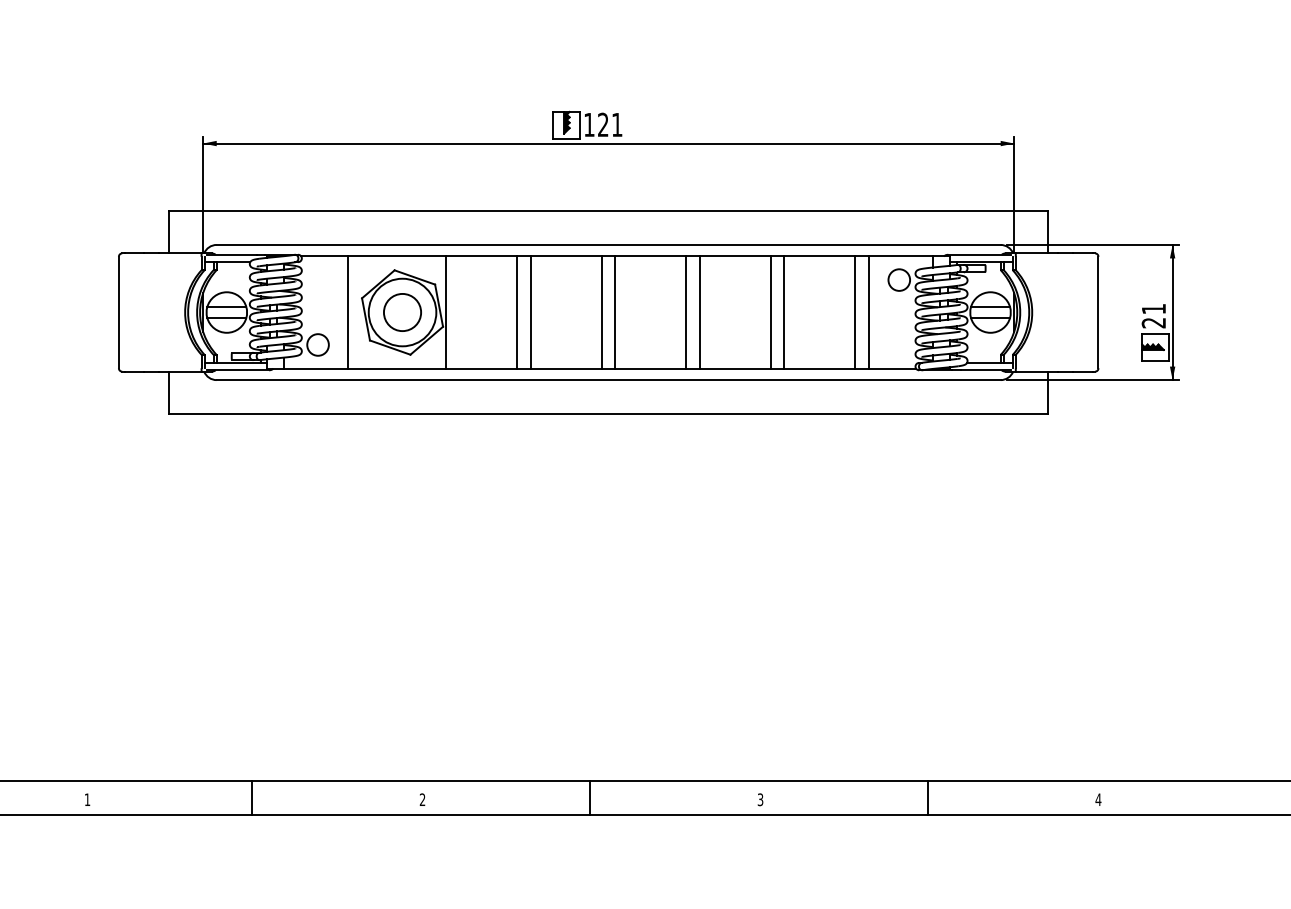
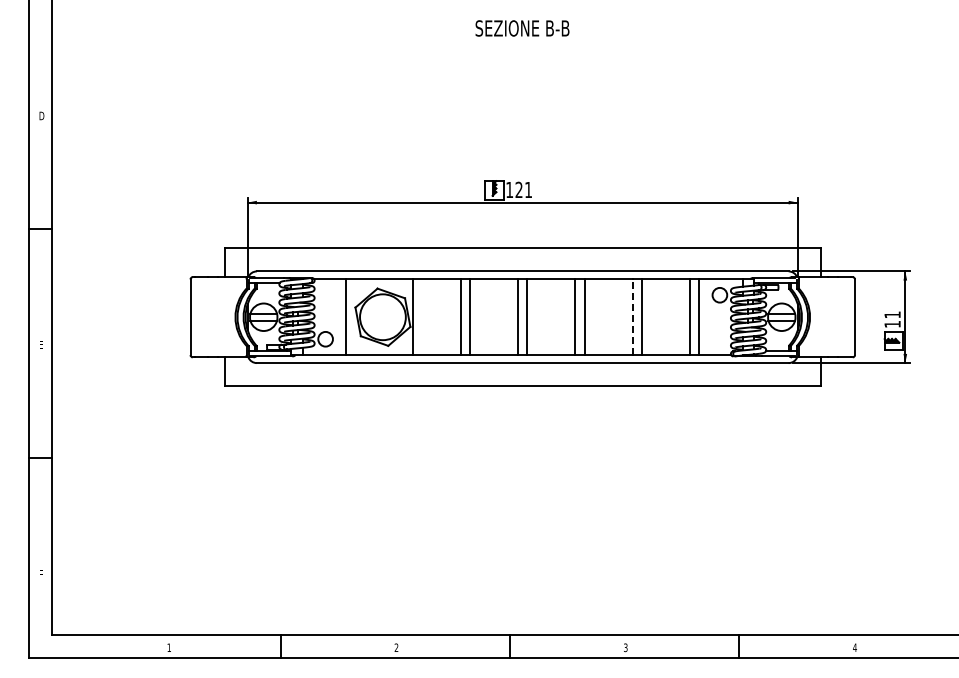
circle: (401, 311) -> (382, 316), removed
line: (770, 311) -> (632, 316), solid -> dashed
text: (1153, 323) -> (892, 324), 21 -> 11

